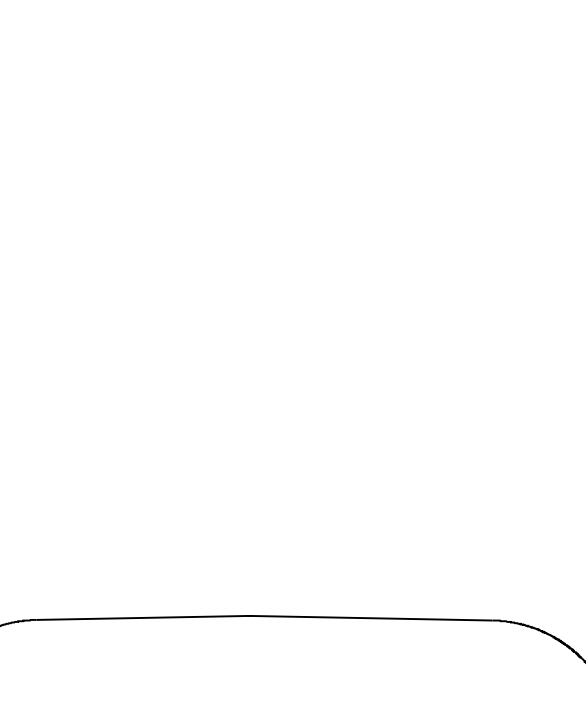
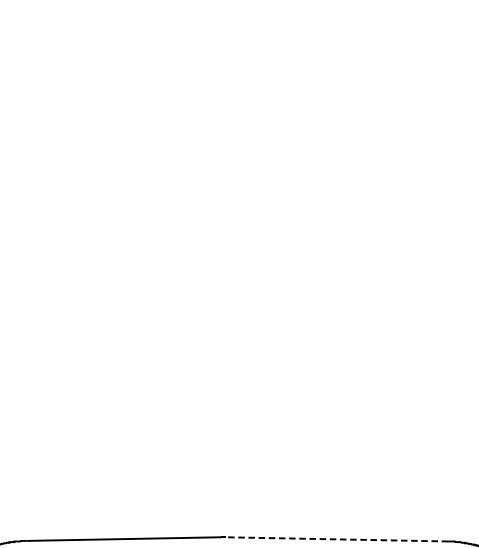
line: (371, 618) -> (336, 539), solid -> dashed

